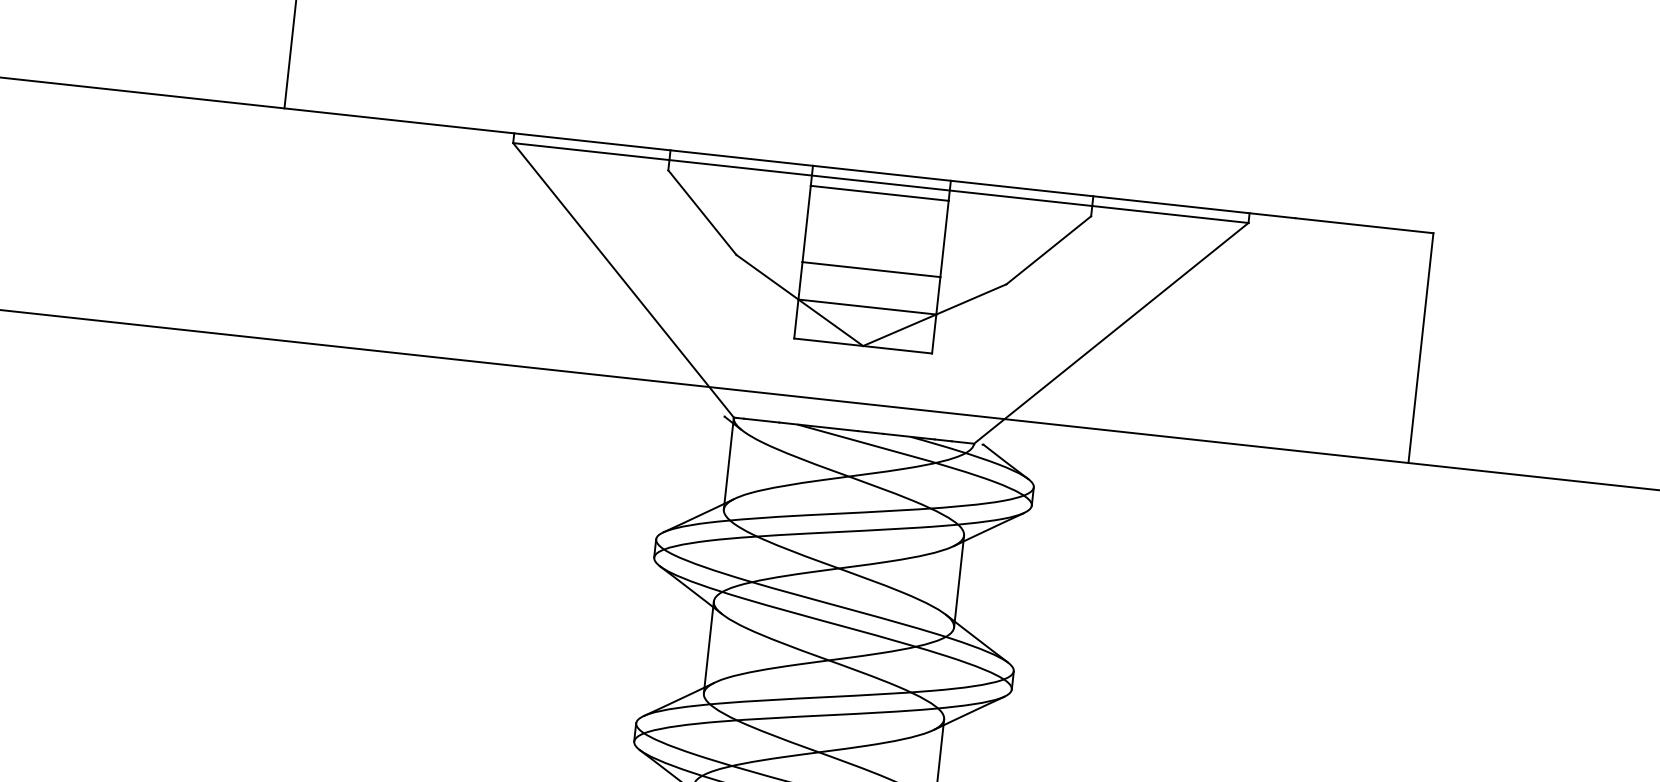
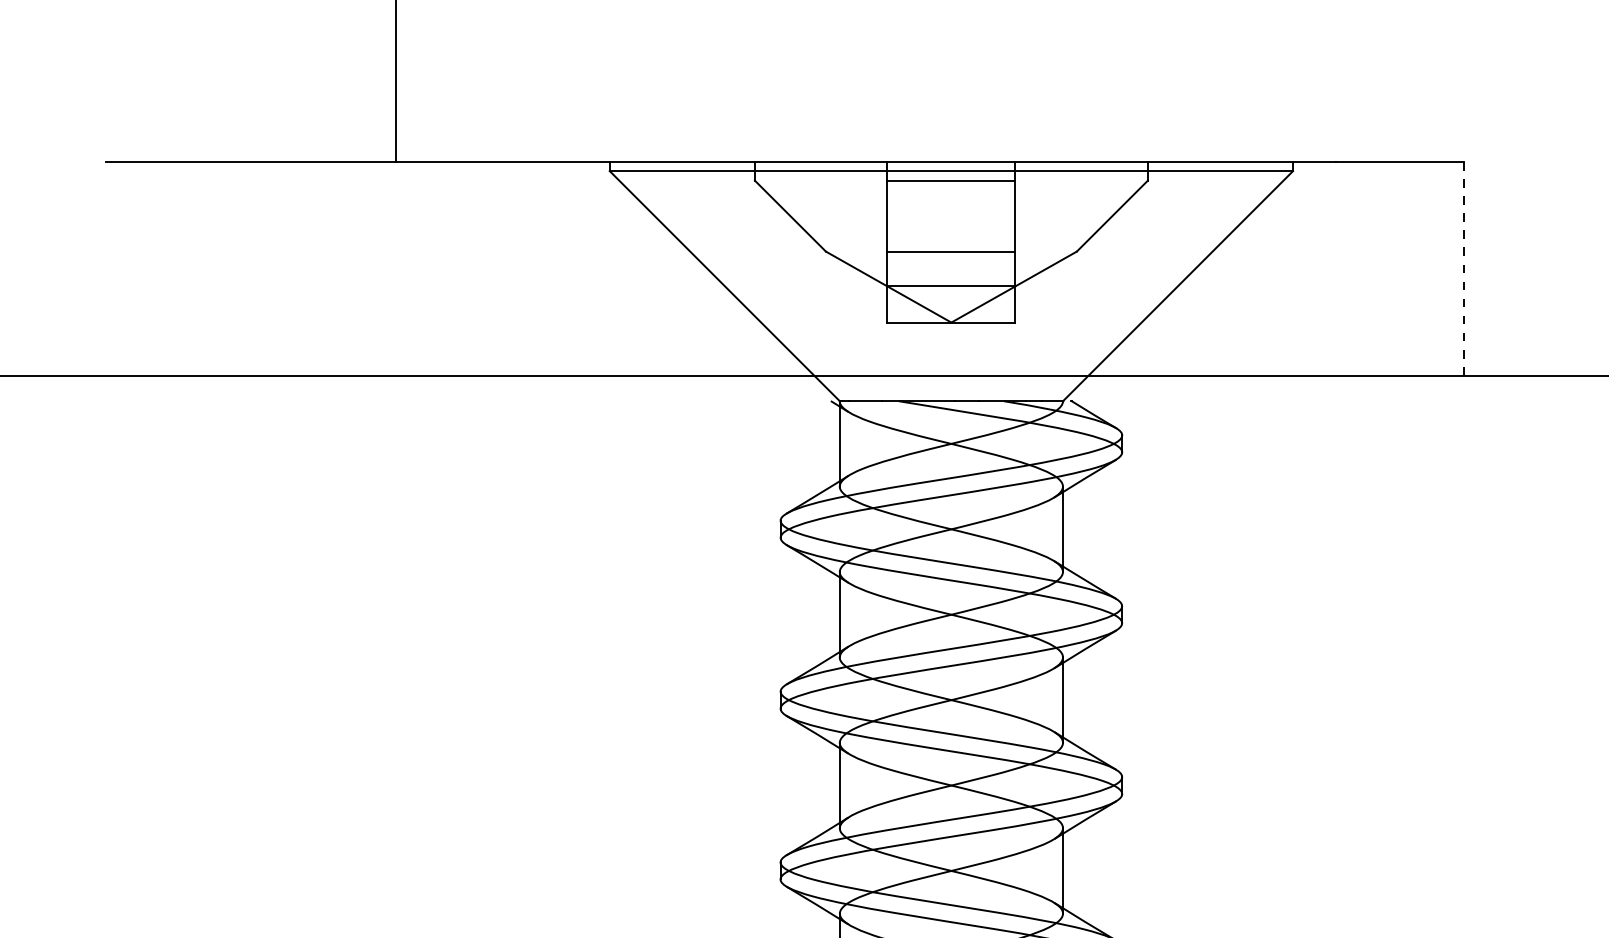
line: (1420, 347) -> (1463, 268), solid -> dashed

